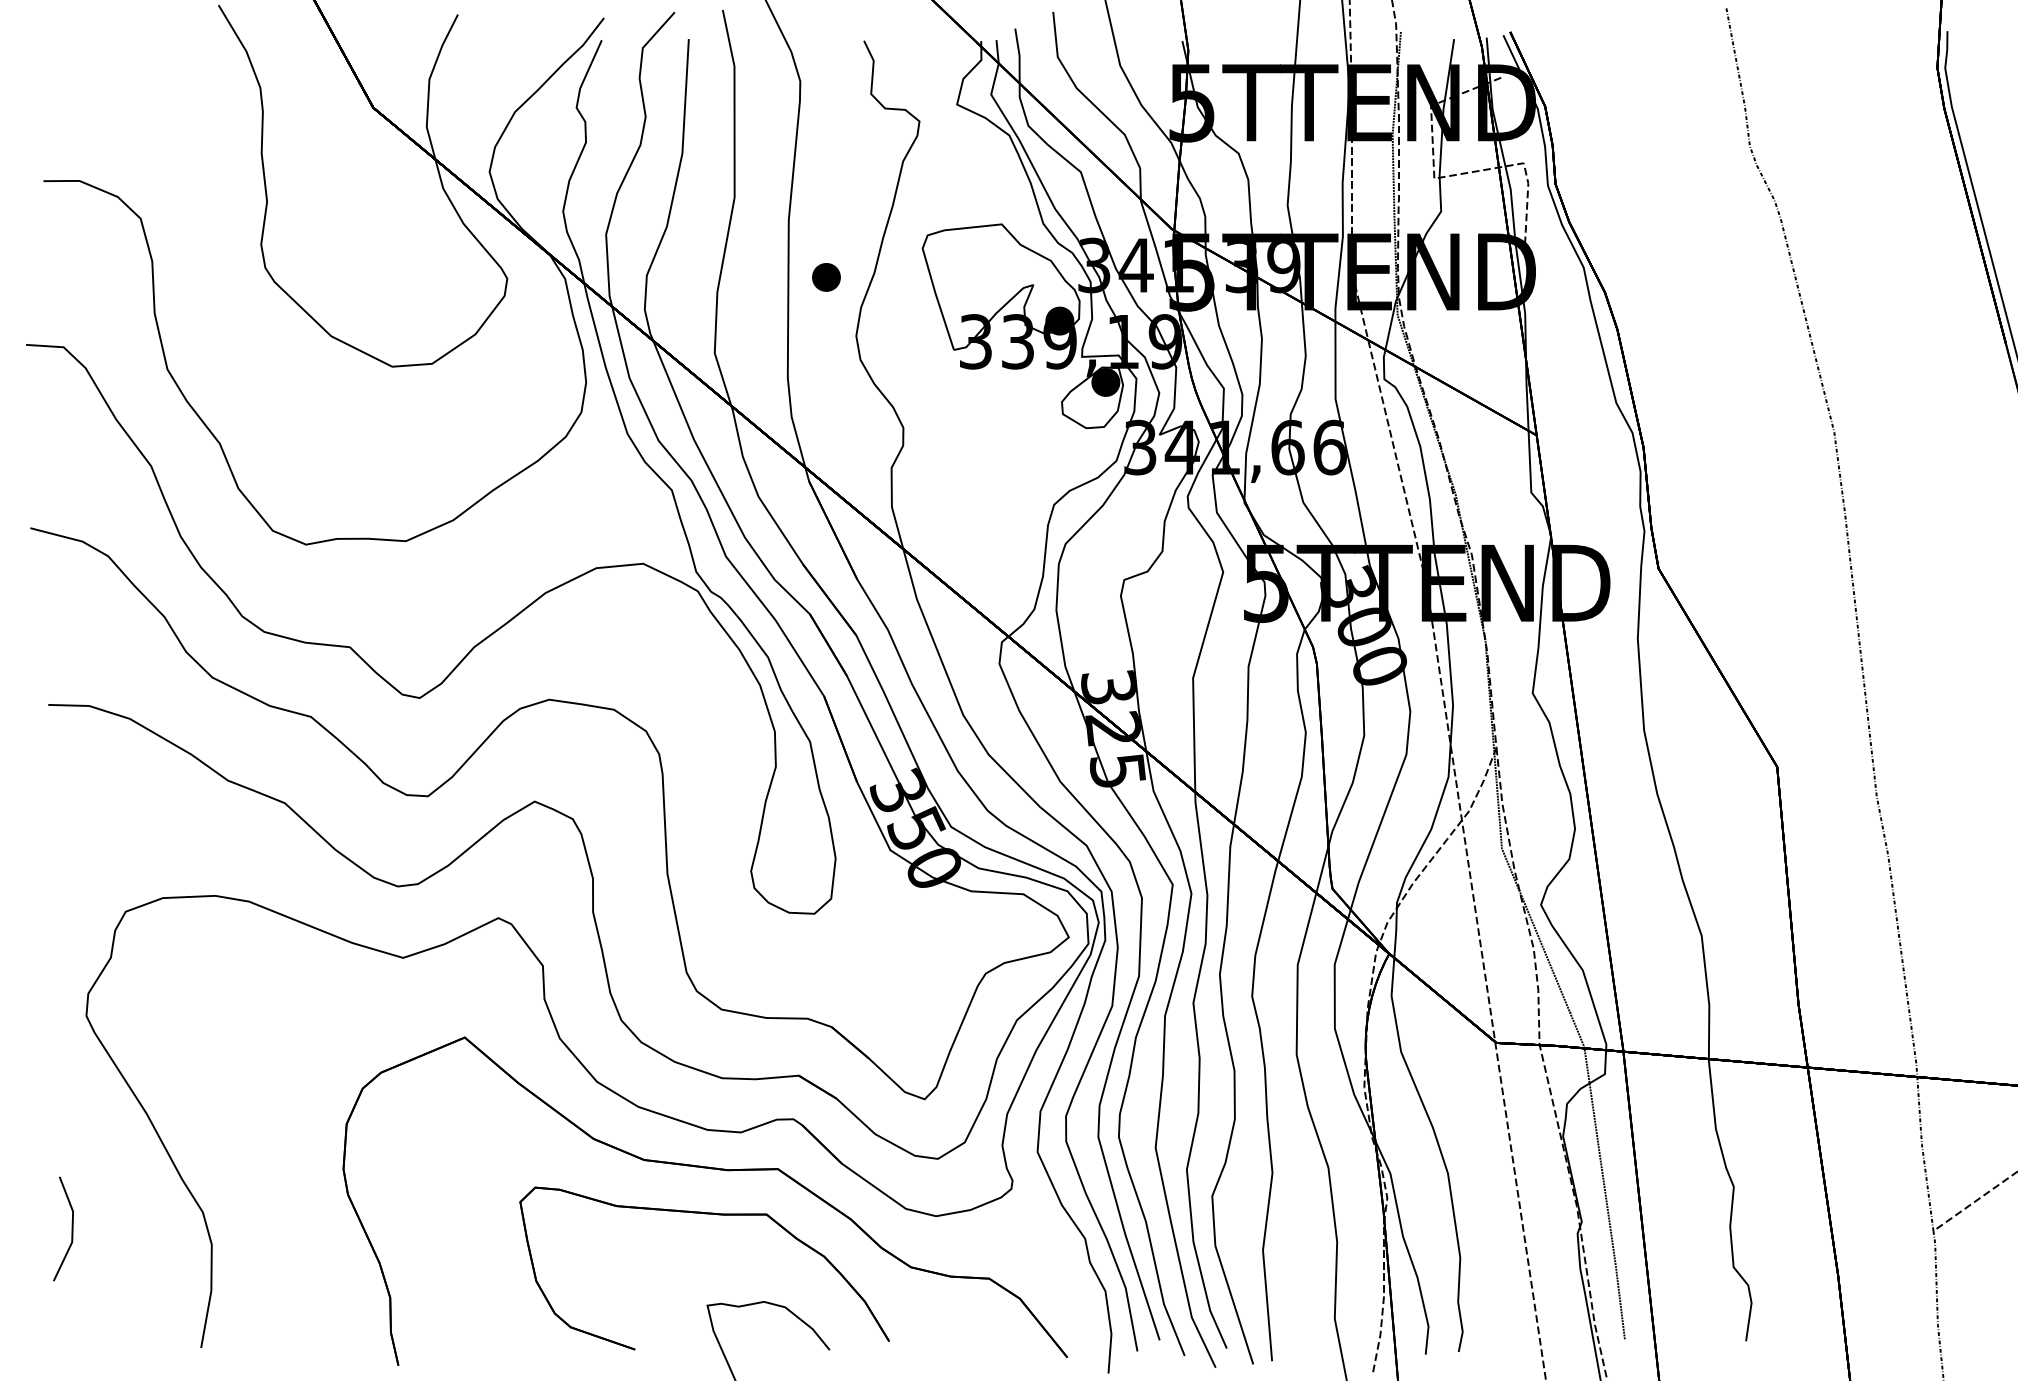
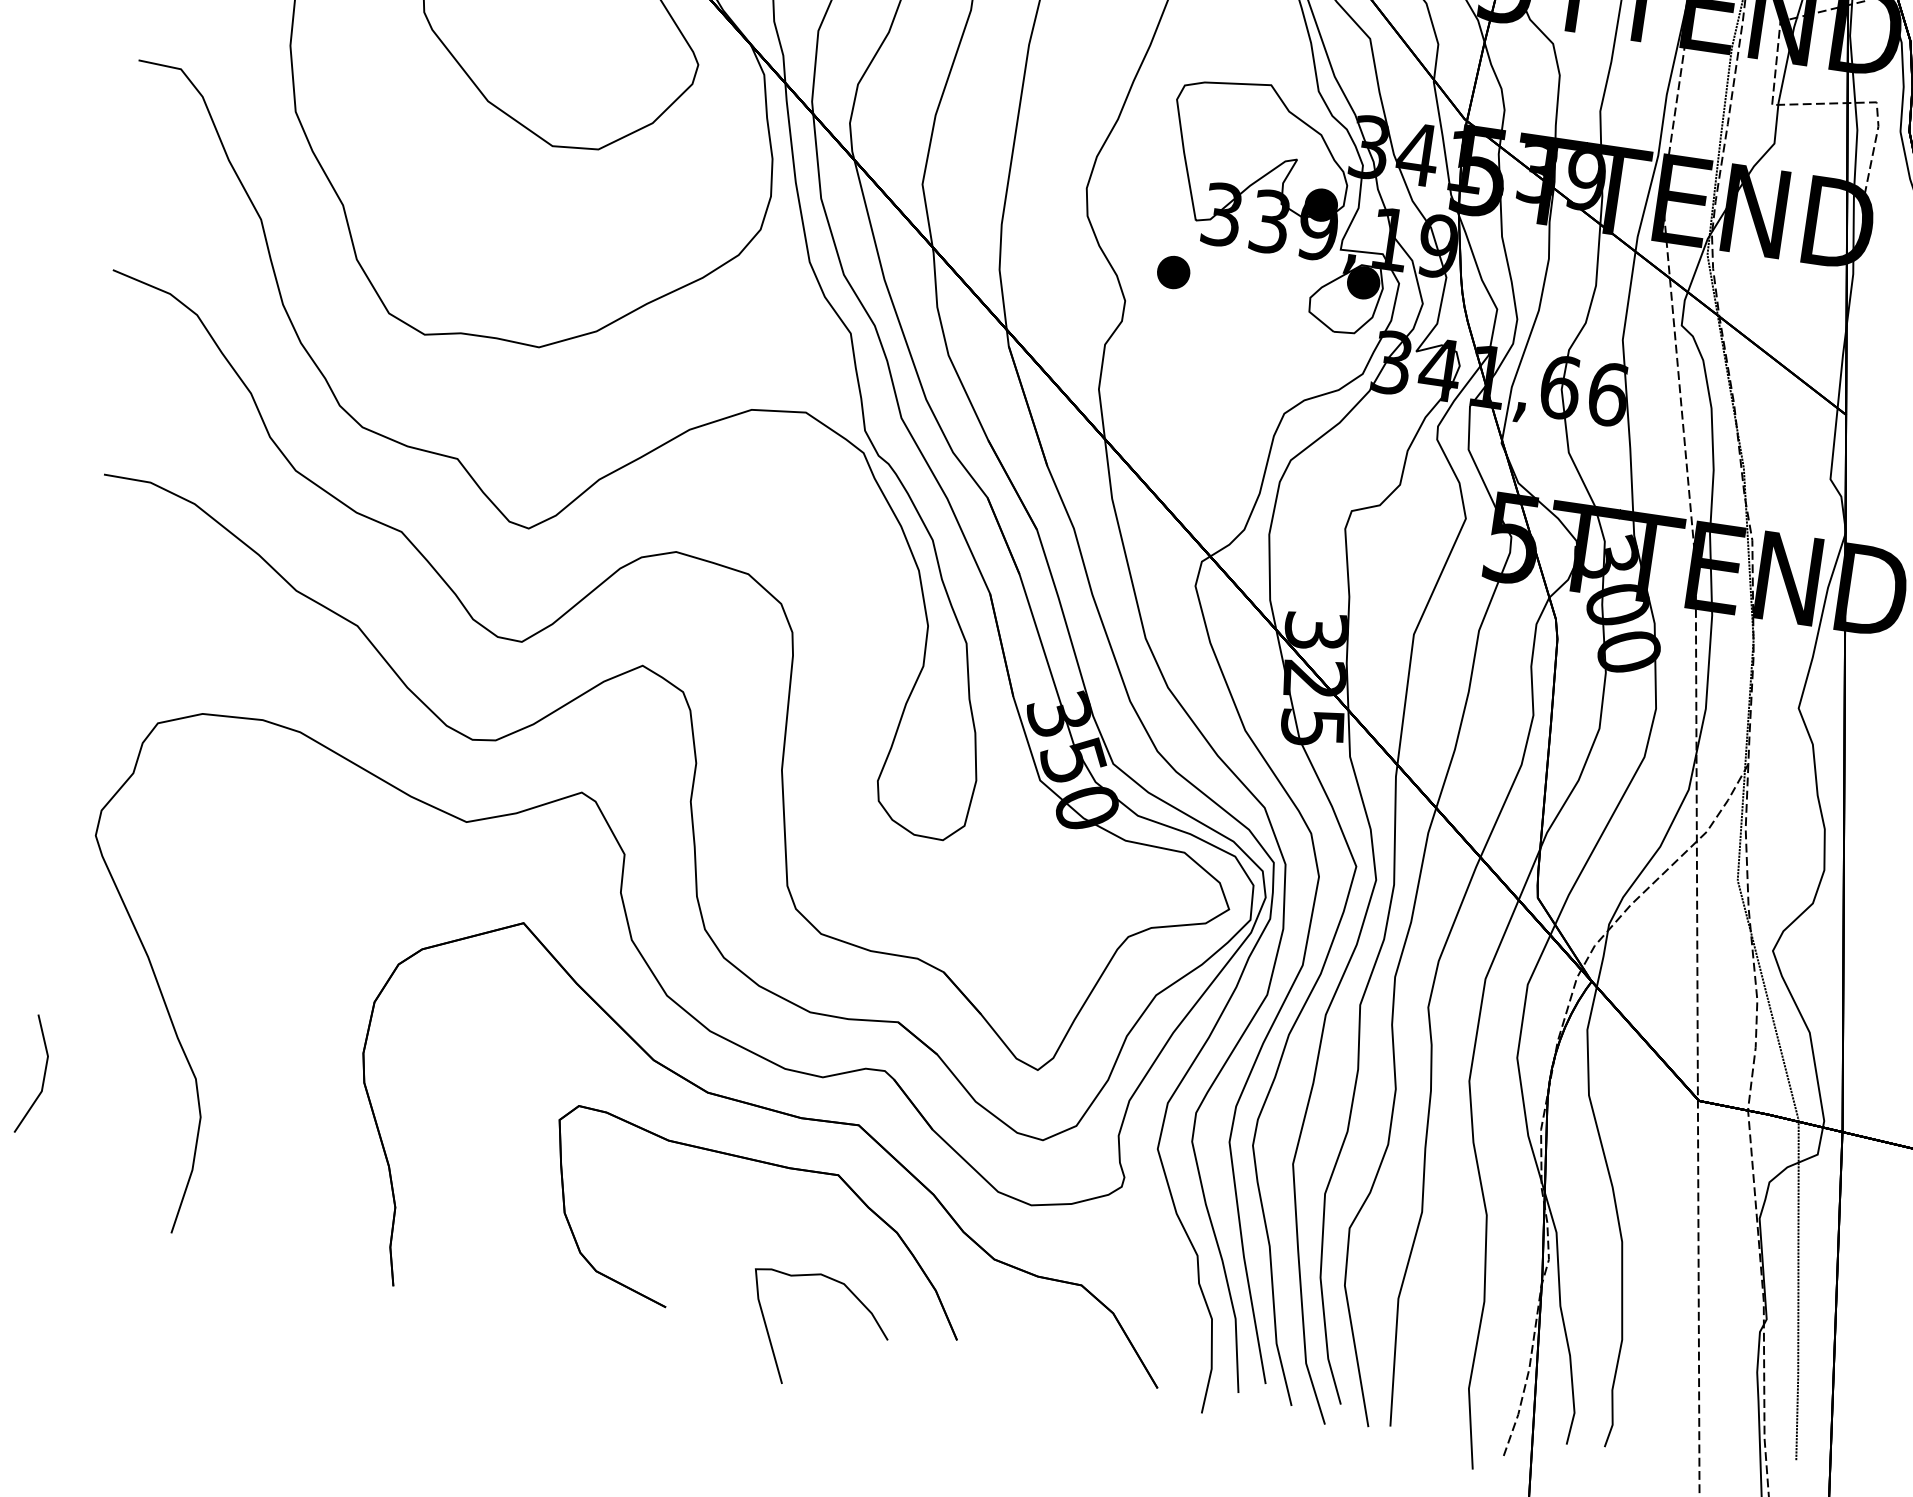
part: (826, 277) -> (1173, 272), moved

